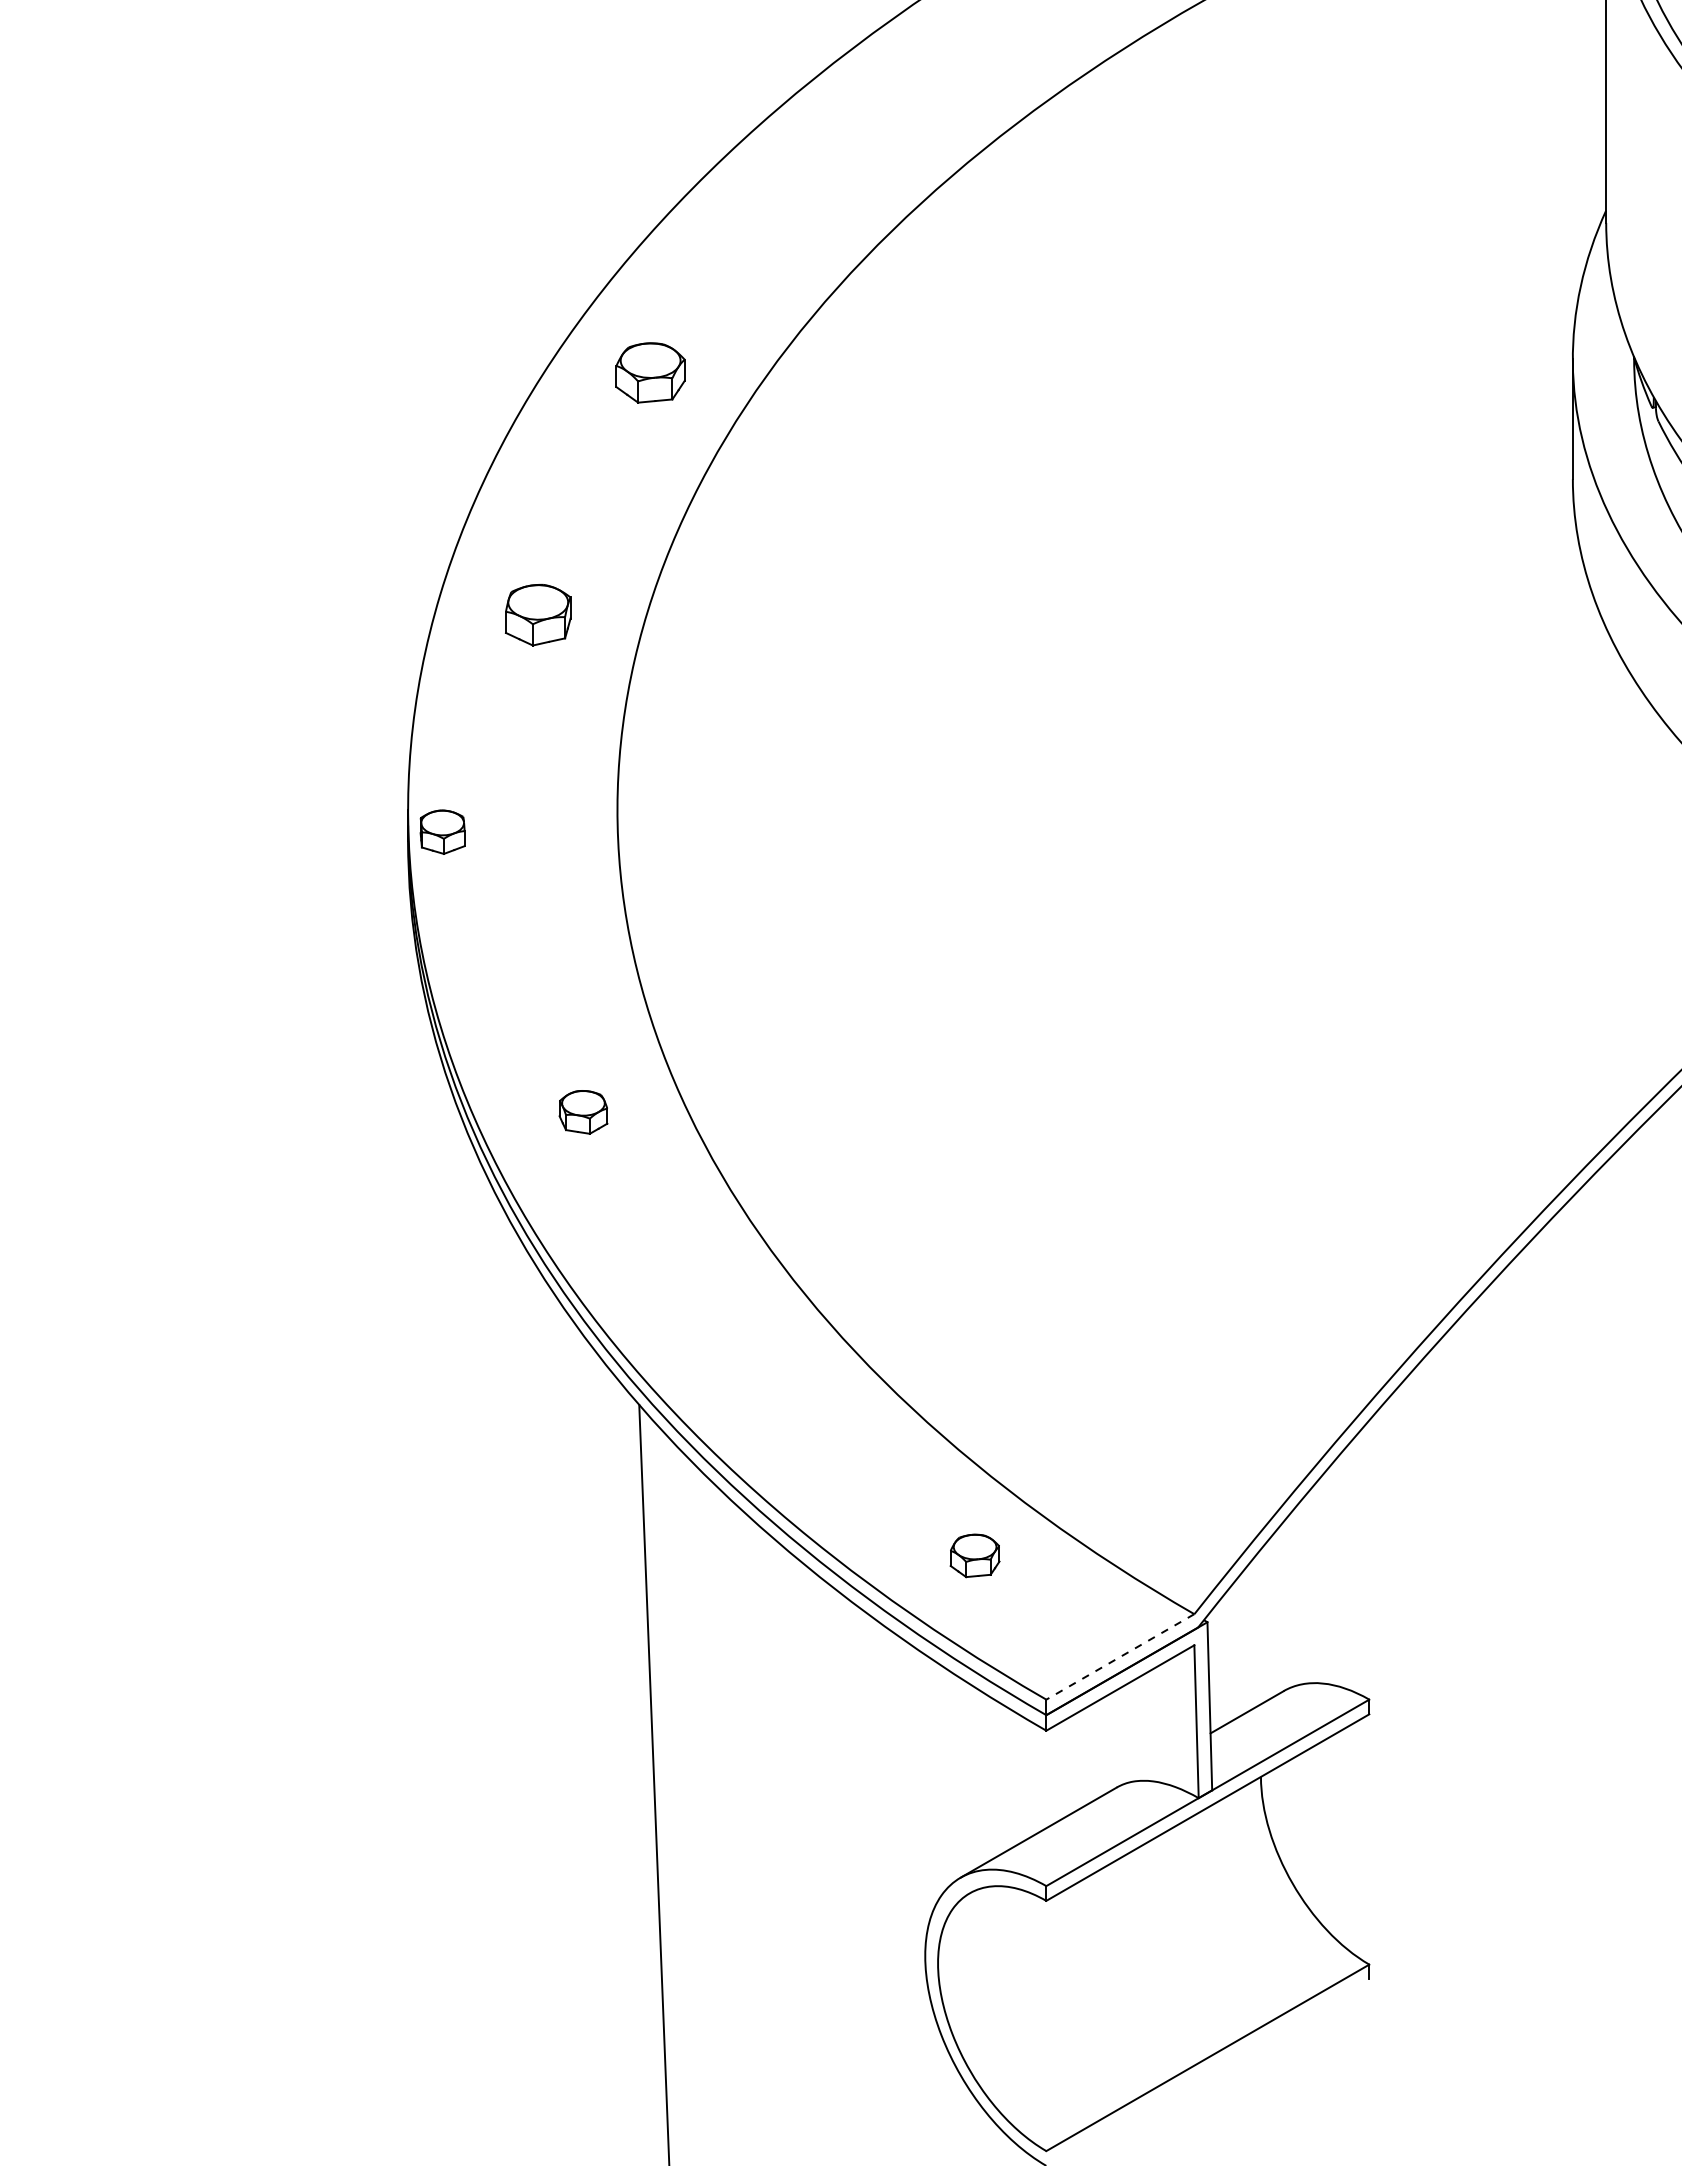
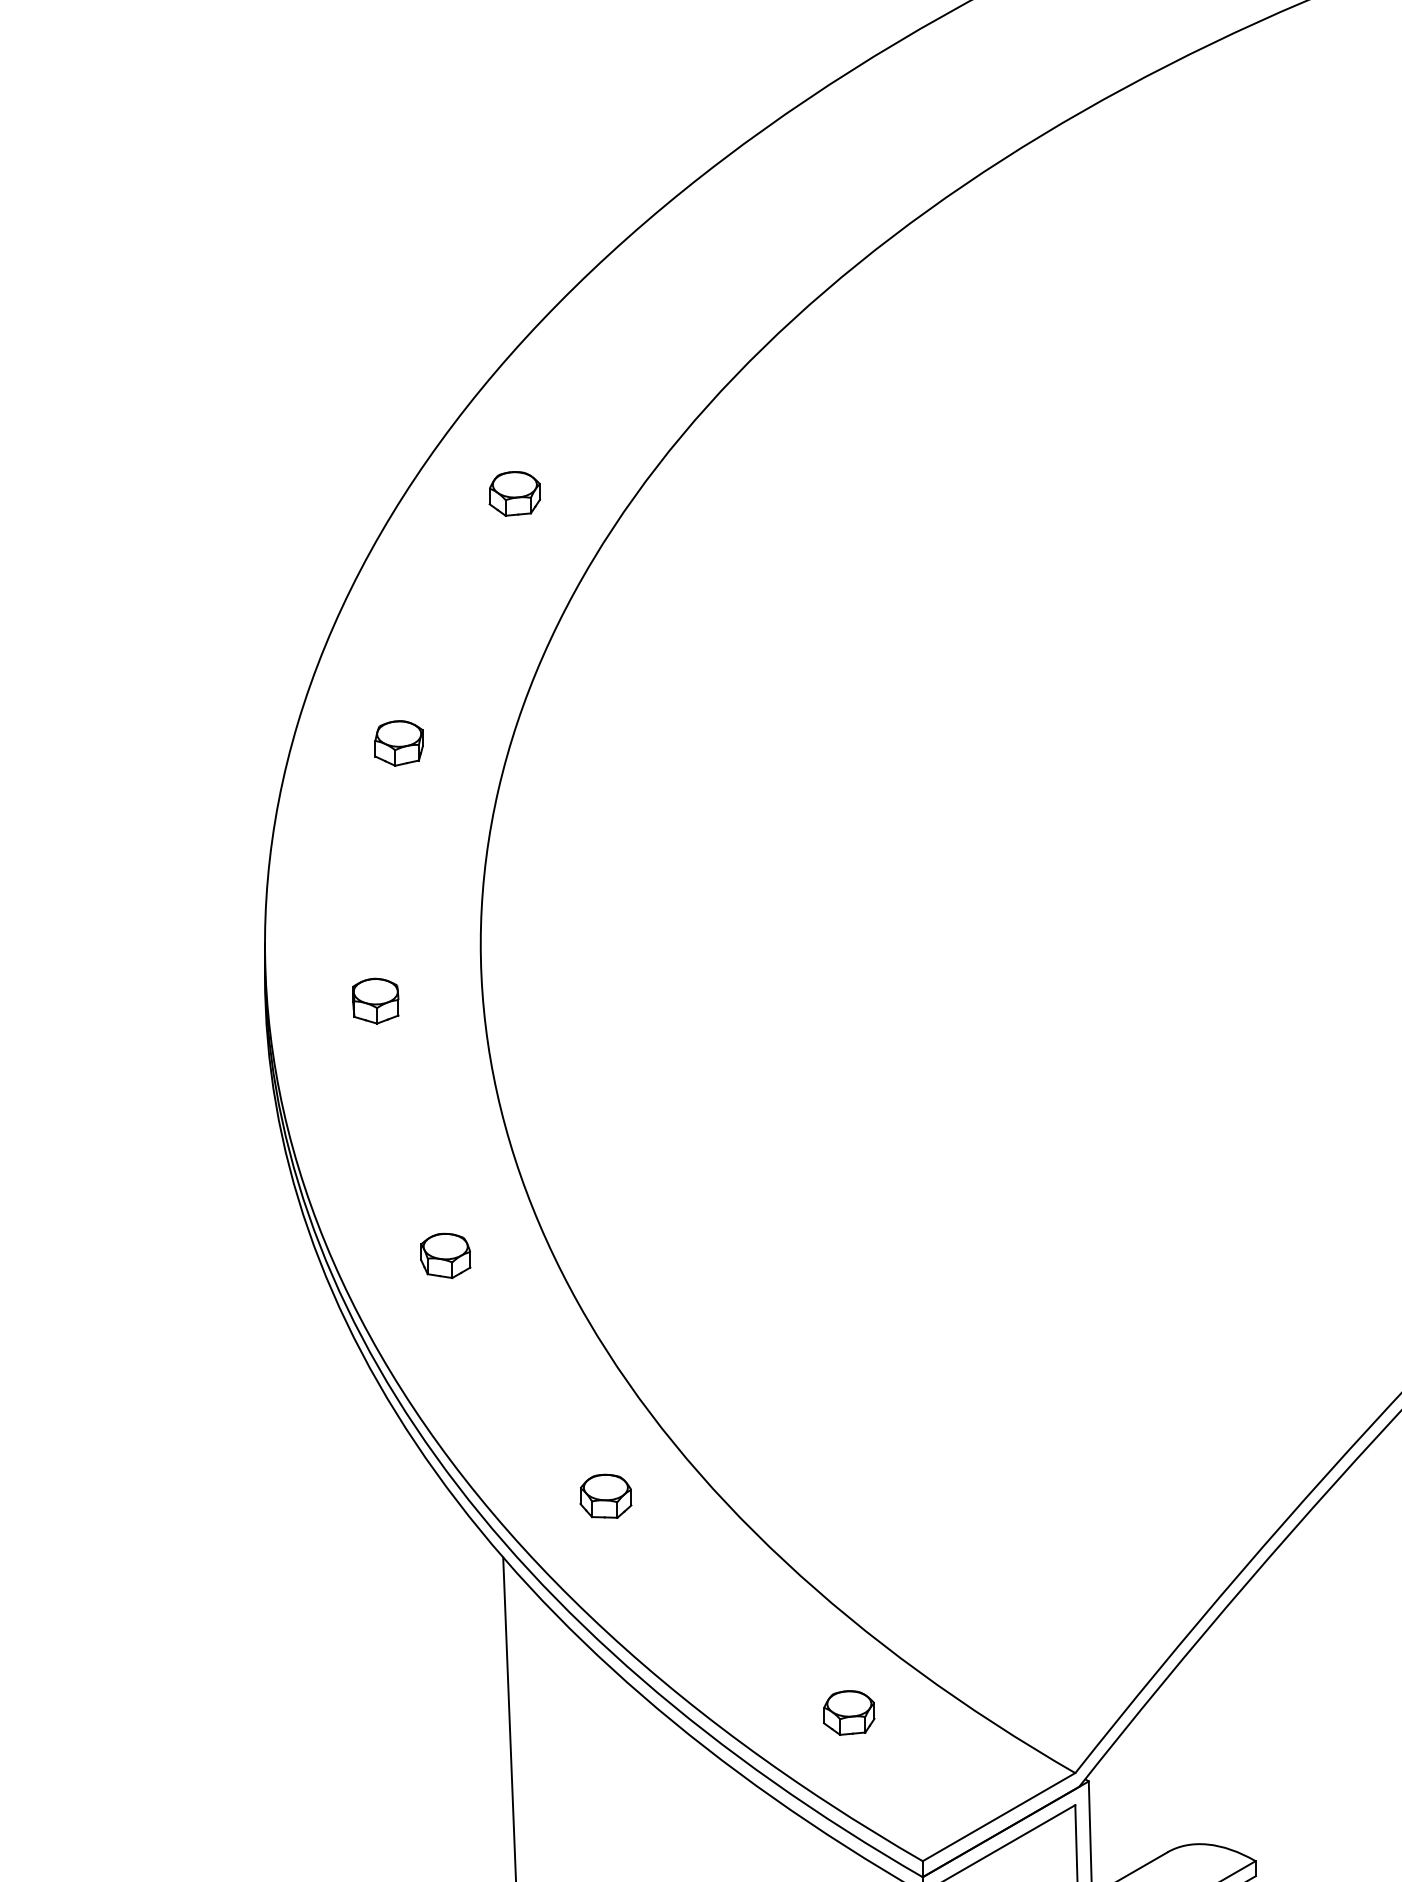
part: (650, 372) -> (514, 493), size x0.71
part: (538, 614) -> (399, 742), size x0.71
part: (442, 831) -> (375, 1000), moved
part: (738, 1345) -> (605, 1496), added
line: (1119, 1657) -> (998, 1817), dashed -> solid

